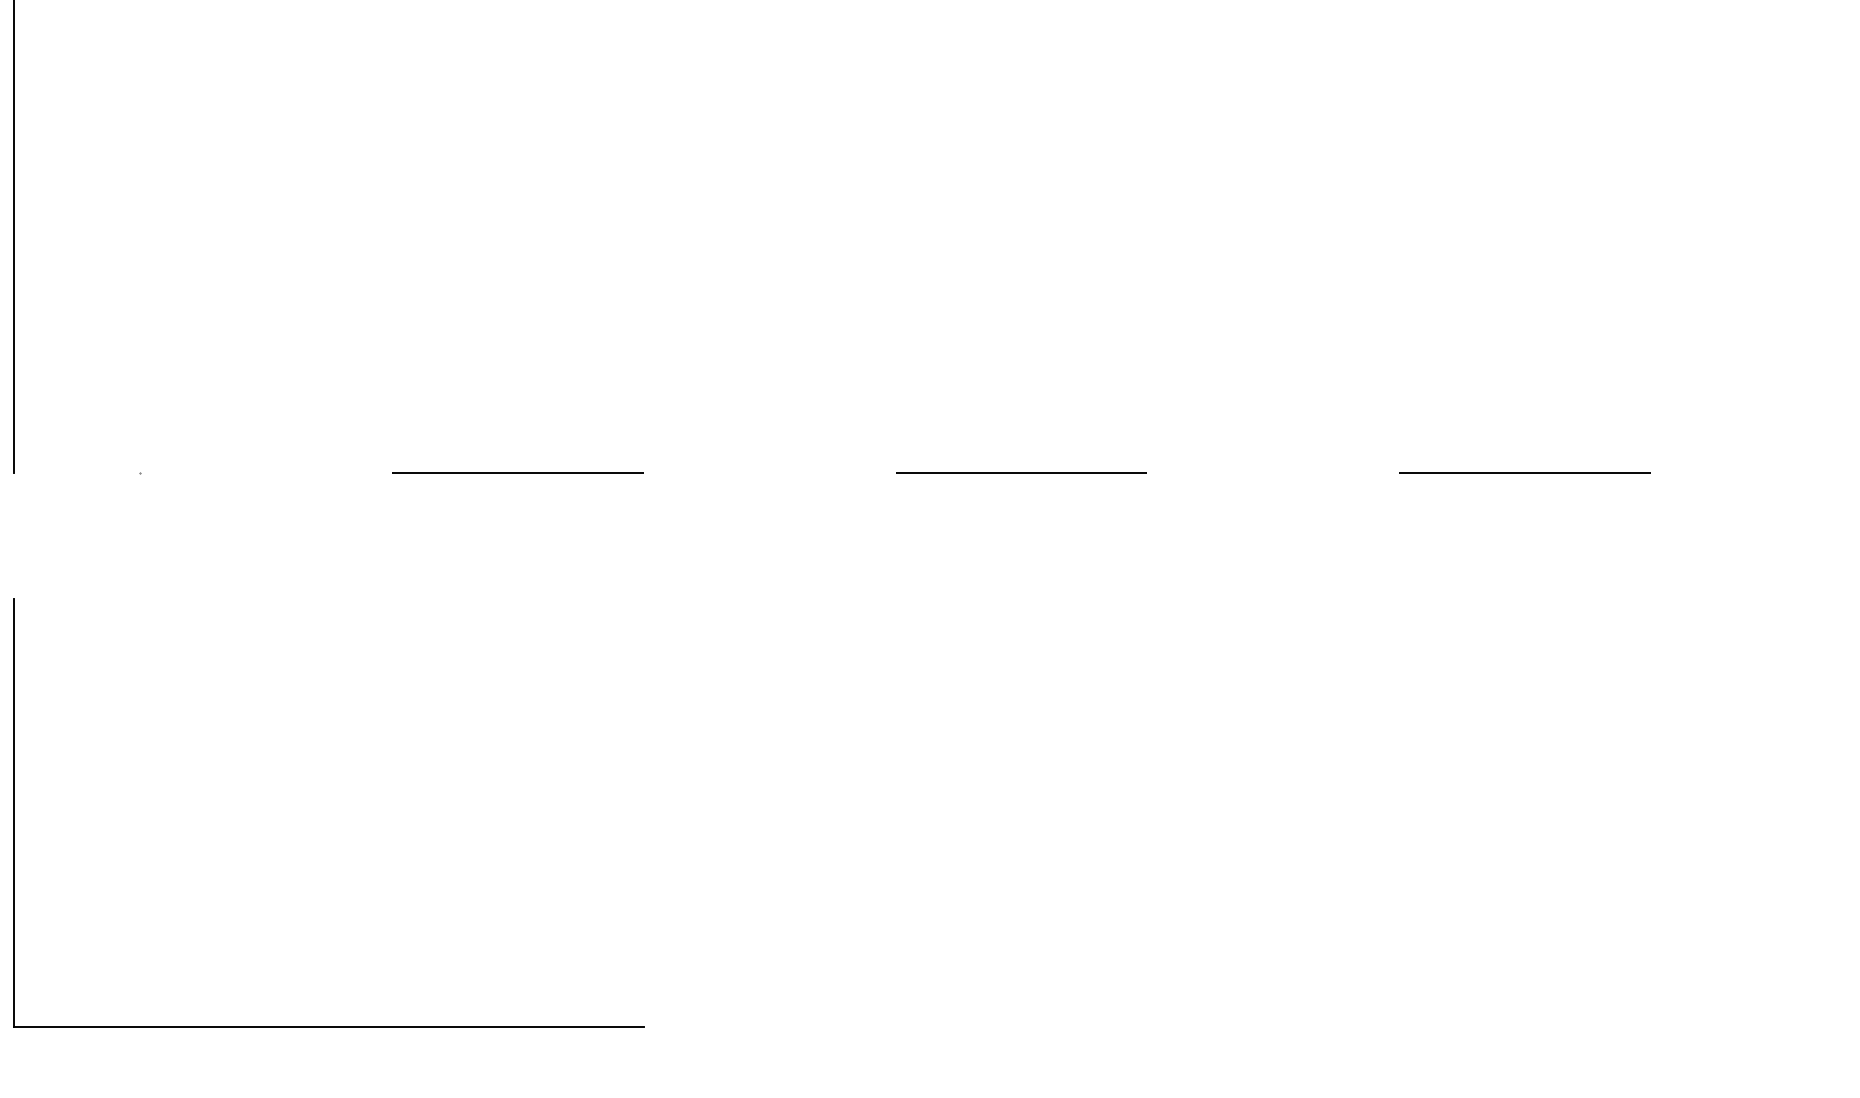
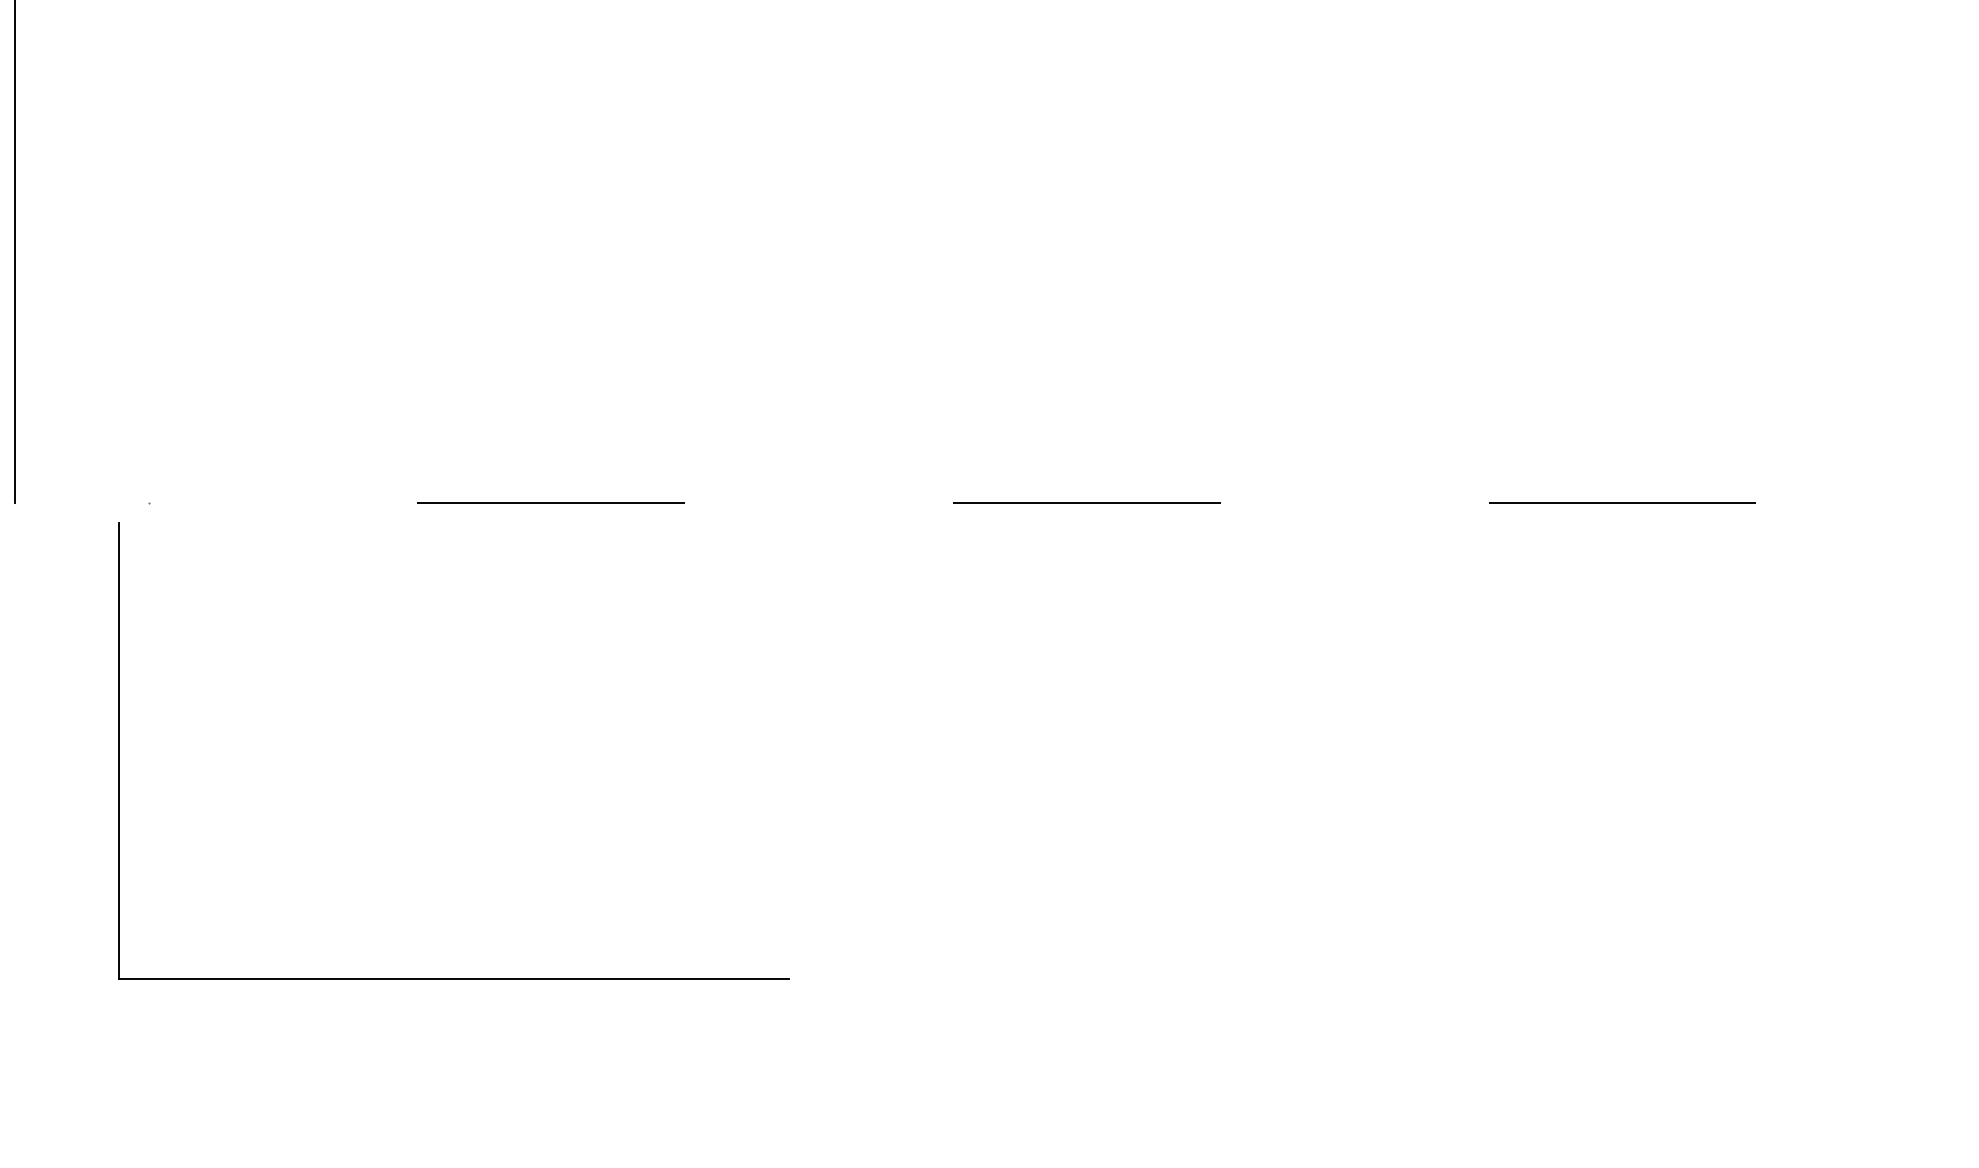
part: (328, 1026) -> (453, 978), moved

